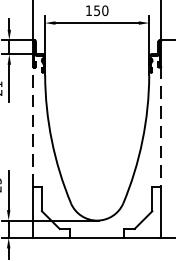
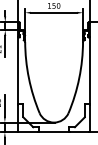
line: (33, 125) -> (18, 69), dashed -> solid
line: (160, 126) -> (89, 70), dashed -> solid

